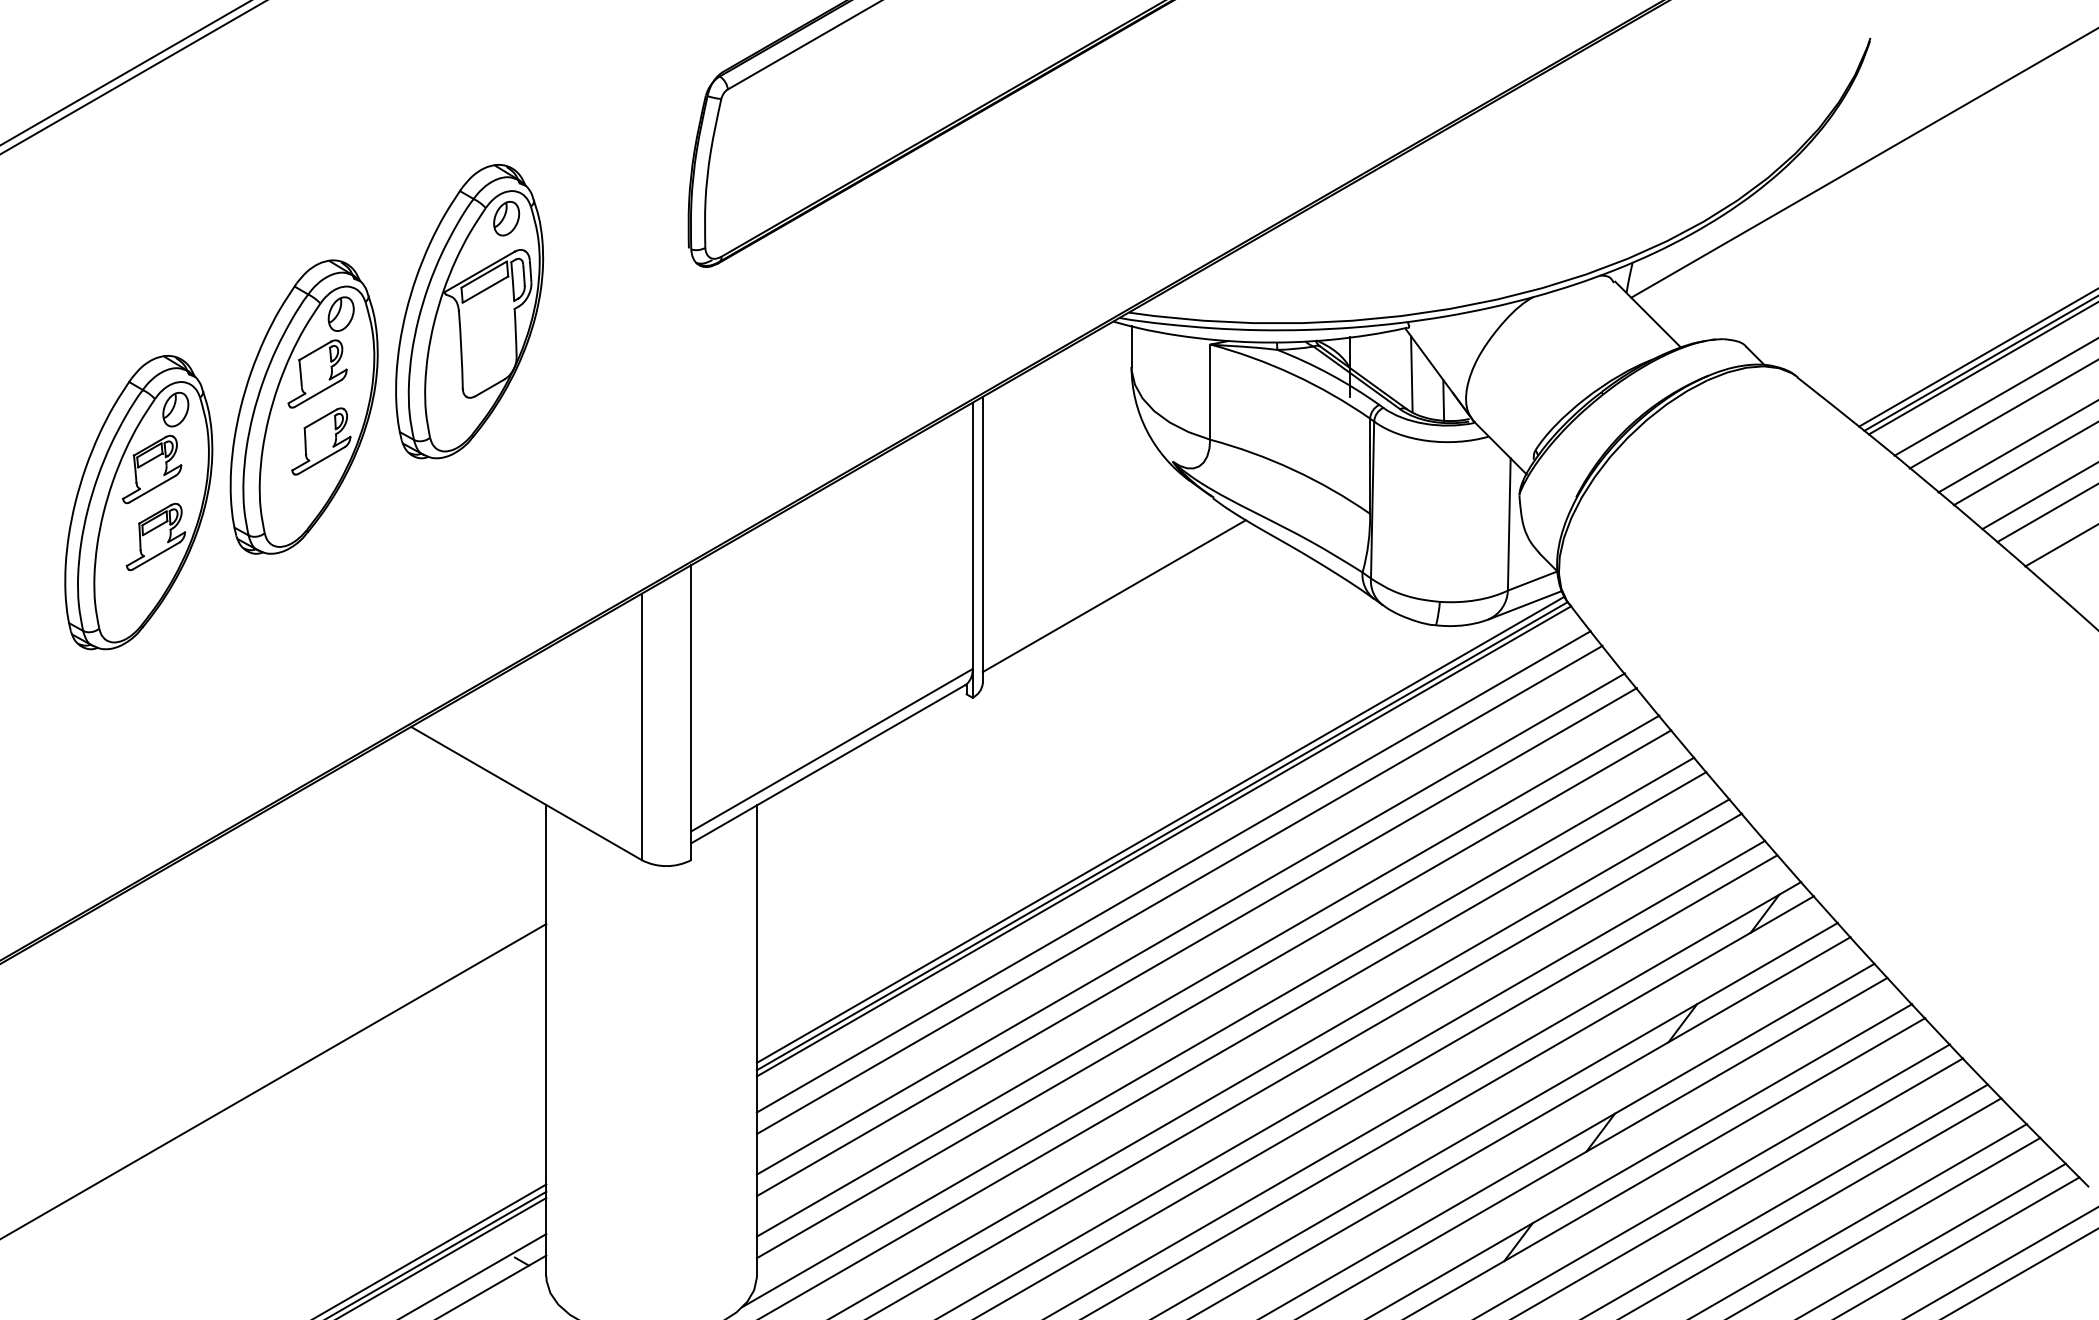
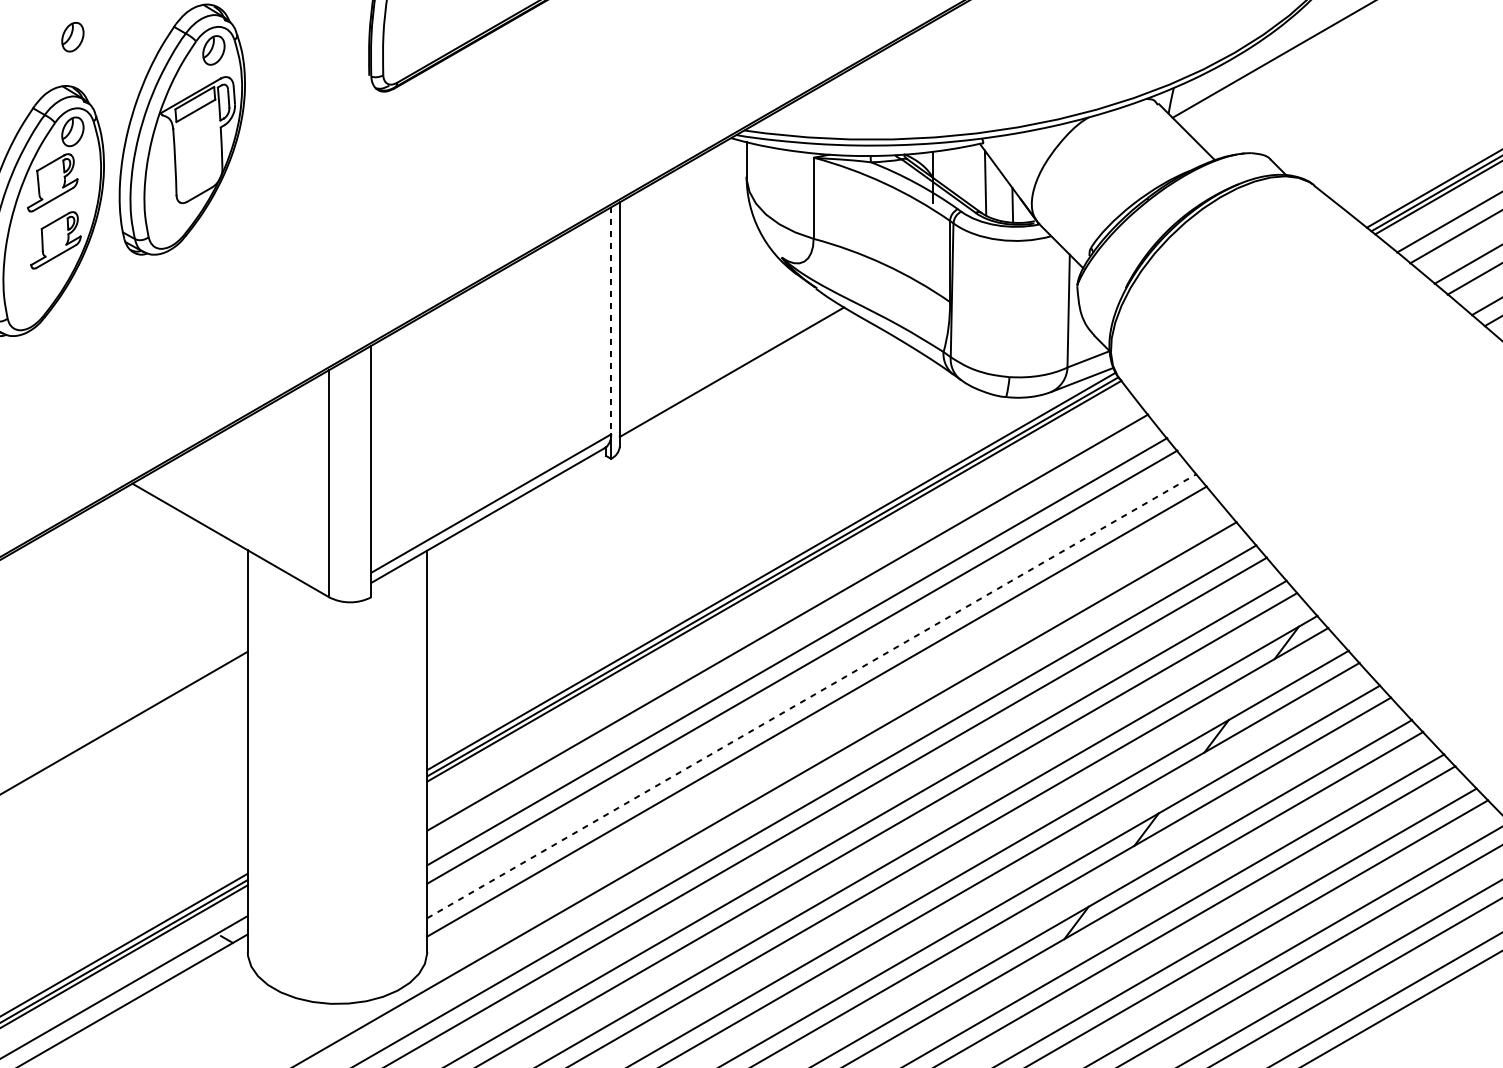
part: (340, 202) -> (72, 36), added
line: (972, 536) -> (611, 321), solid -> dashed
line: (1173, 871) -> (782, 606), removed
line: (1208, 975) -> (812, 695), solid -> dashed
line: (1218, 1031) -> (820, 743), removed

